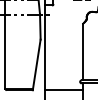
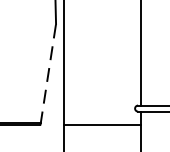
line: (36, 64) -> (47, 73), solid -> dashed

